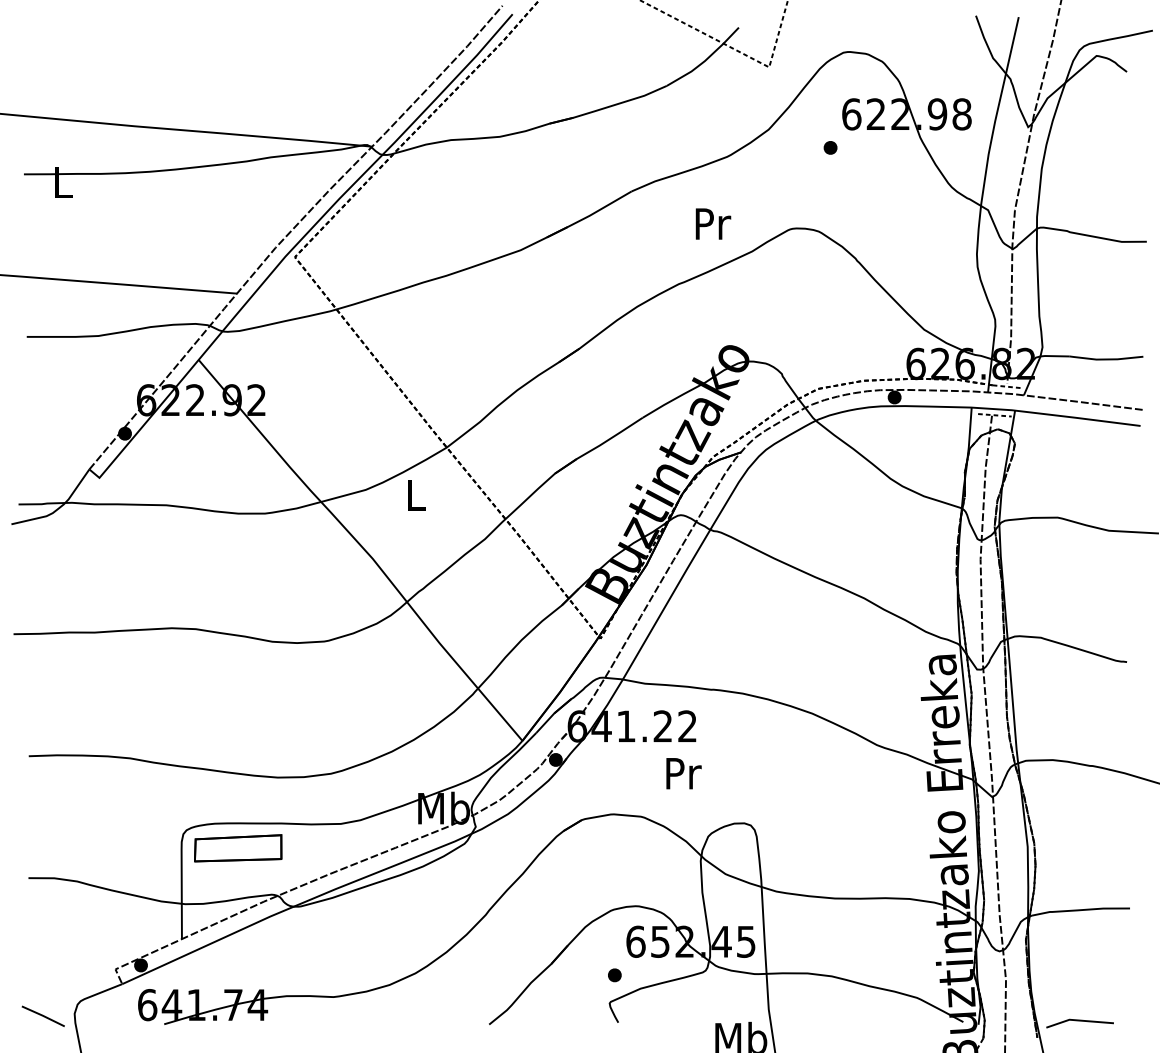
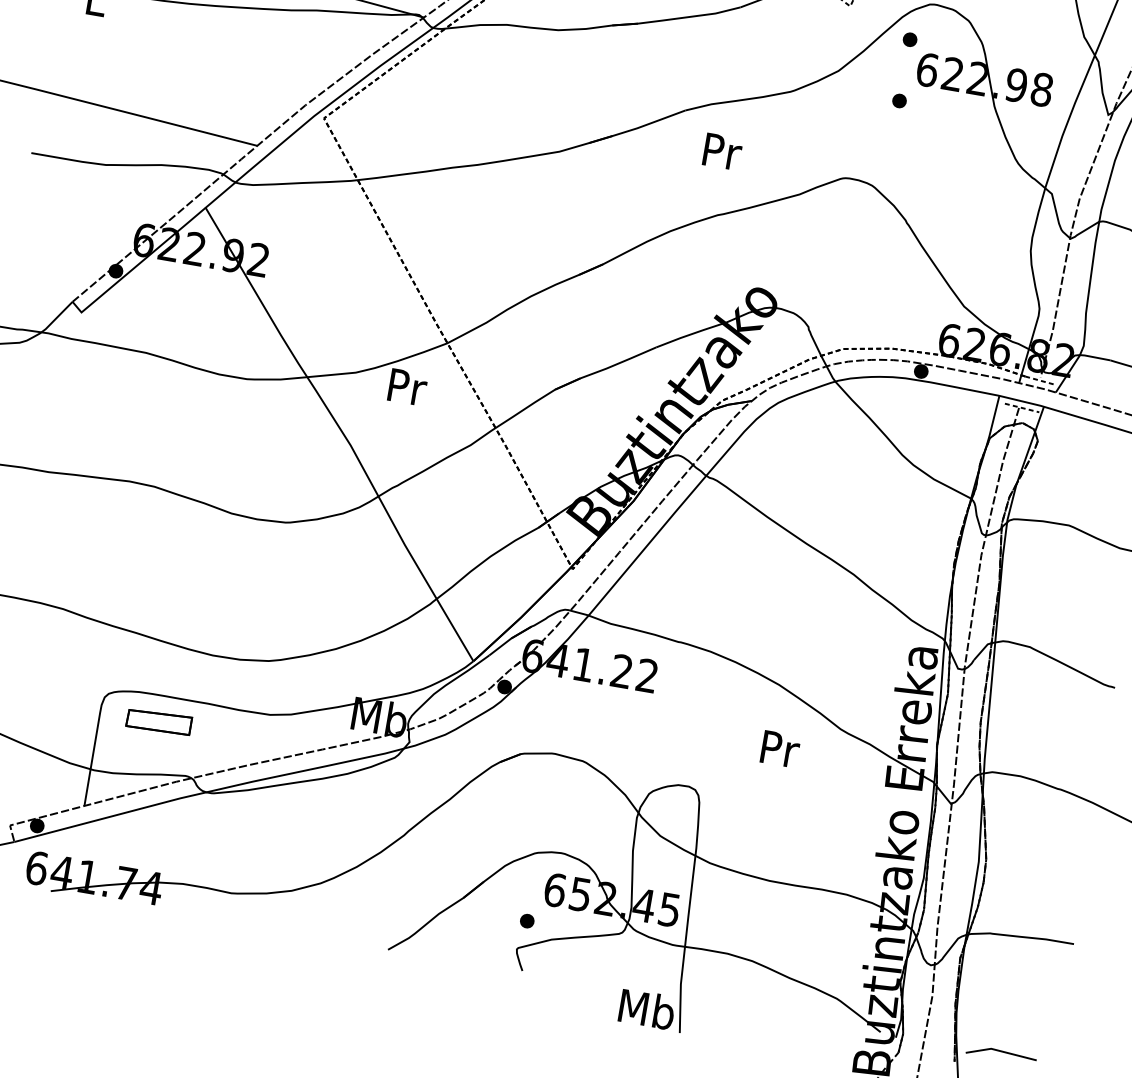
part: (830, 88) -> (910, 39), added
text: (713, 223) -> (722, 151), moved
text: (416, 494) -> (407, 386), L -> Pr
text: (683, 773) -> (780, 749), moved
part: (238, 848) -> (159, 722), size x0.7

